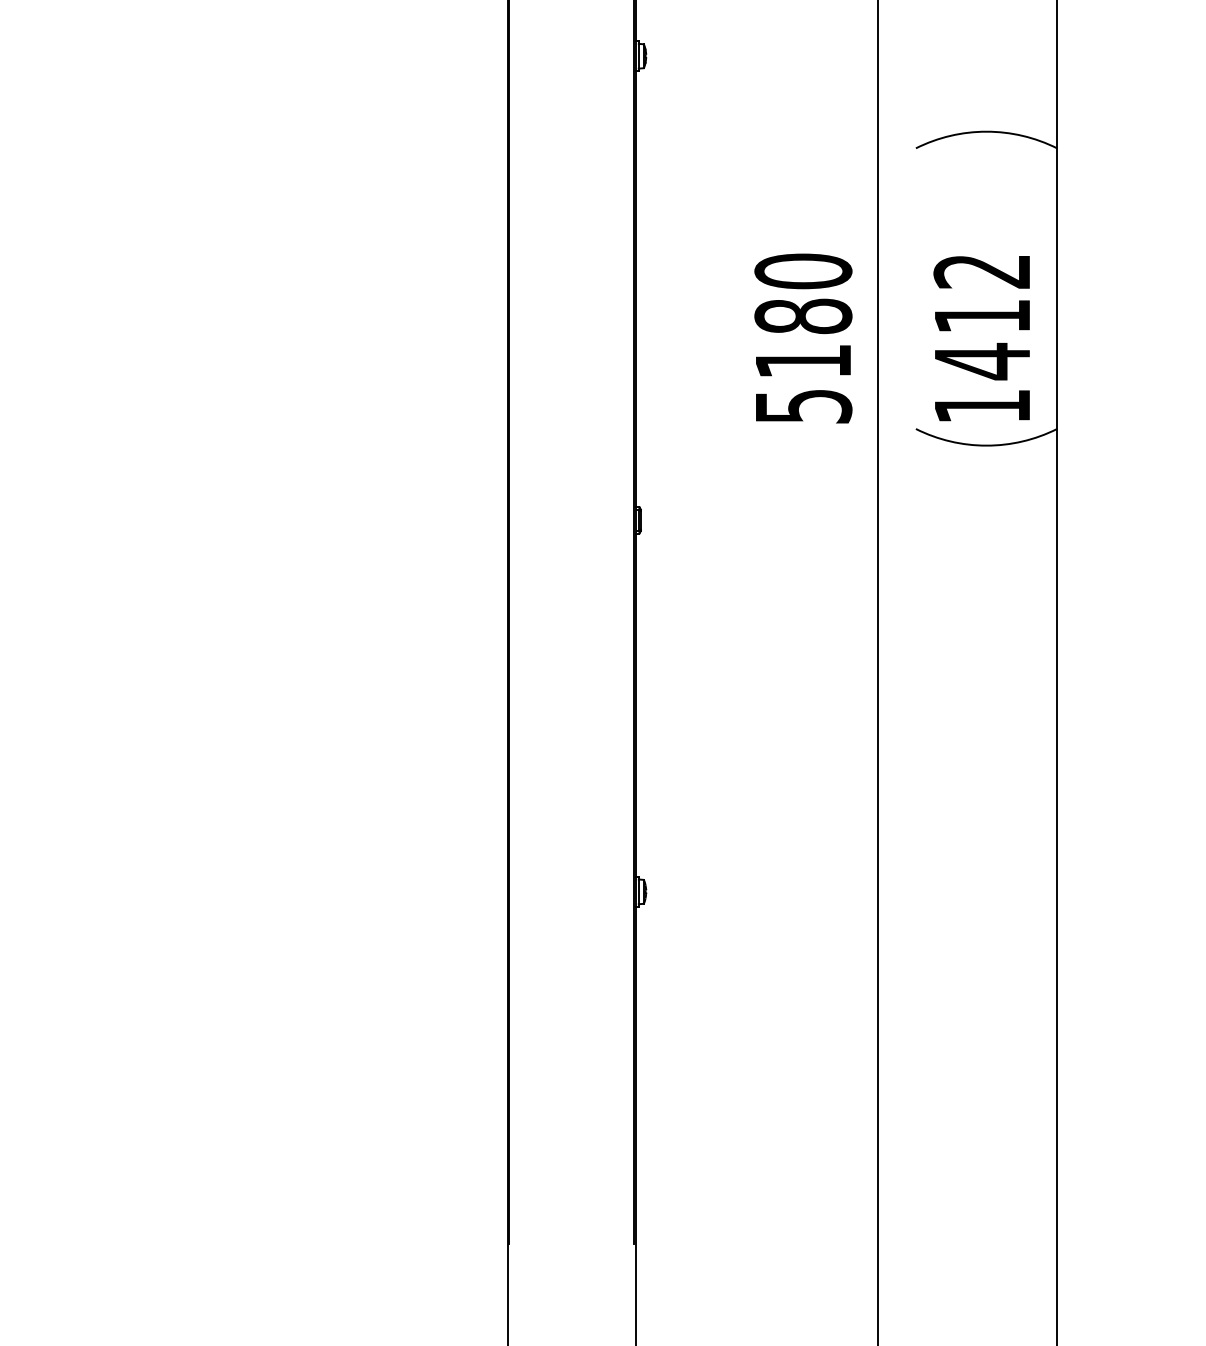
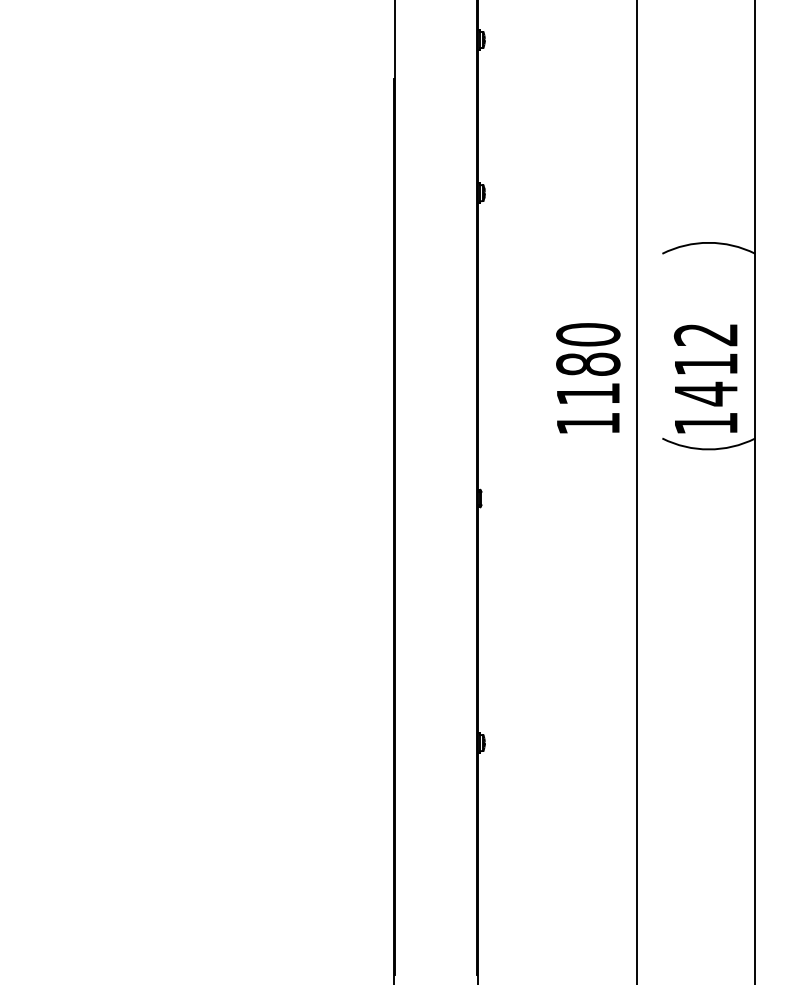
text: (803, 406) -> (588, 423), 5180 -> 1180

